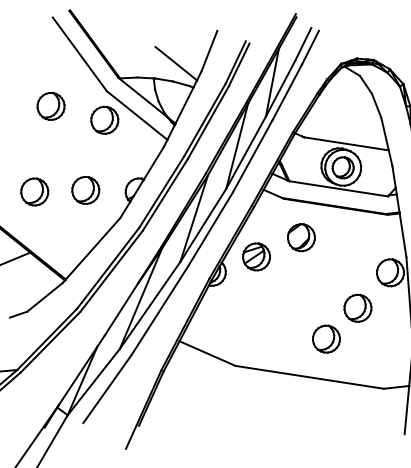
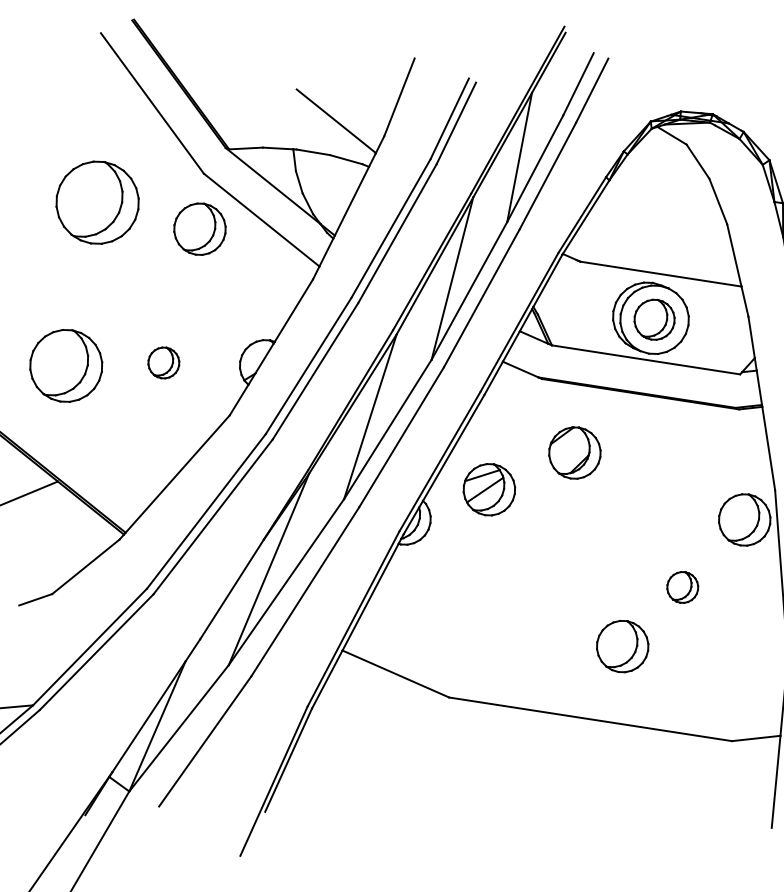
part: (50, 106) -> (96, 202), size x1.6
part: (85, 190) -> (163, 363), size x0.6
part: (34, 191) -> (65, 364), size x1.4
part: (357, 307) -> (681, 586), size x0.6

